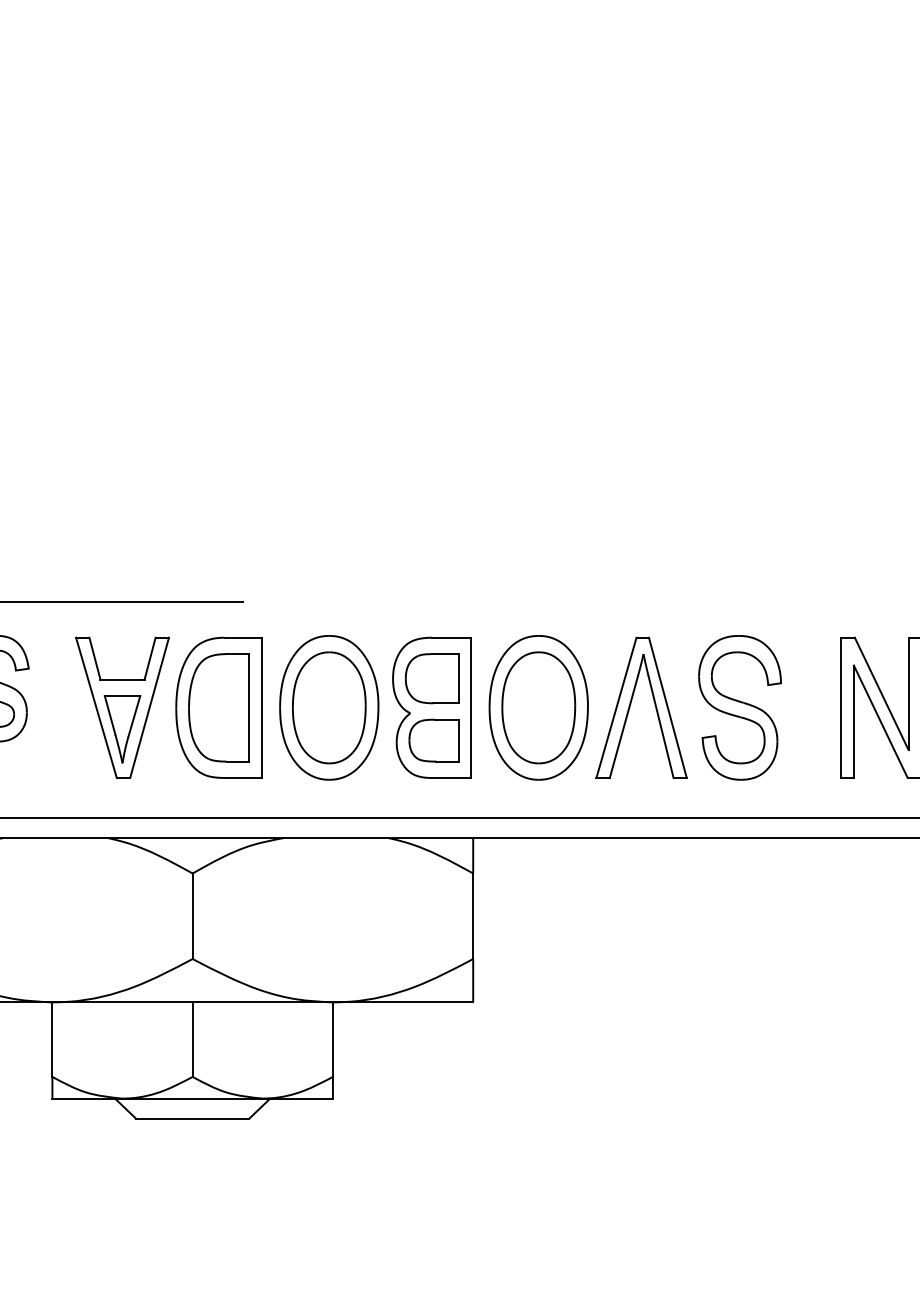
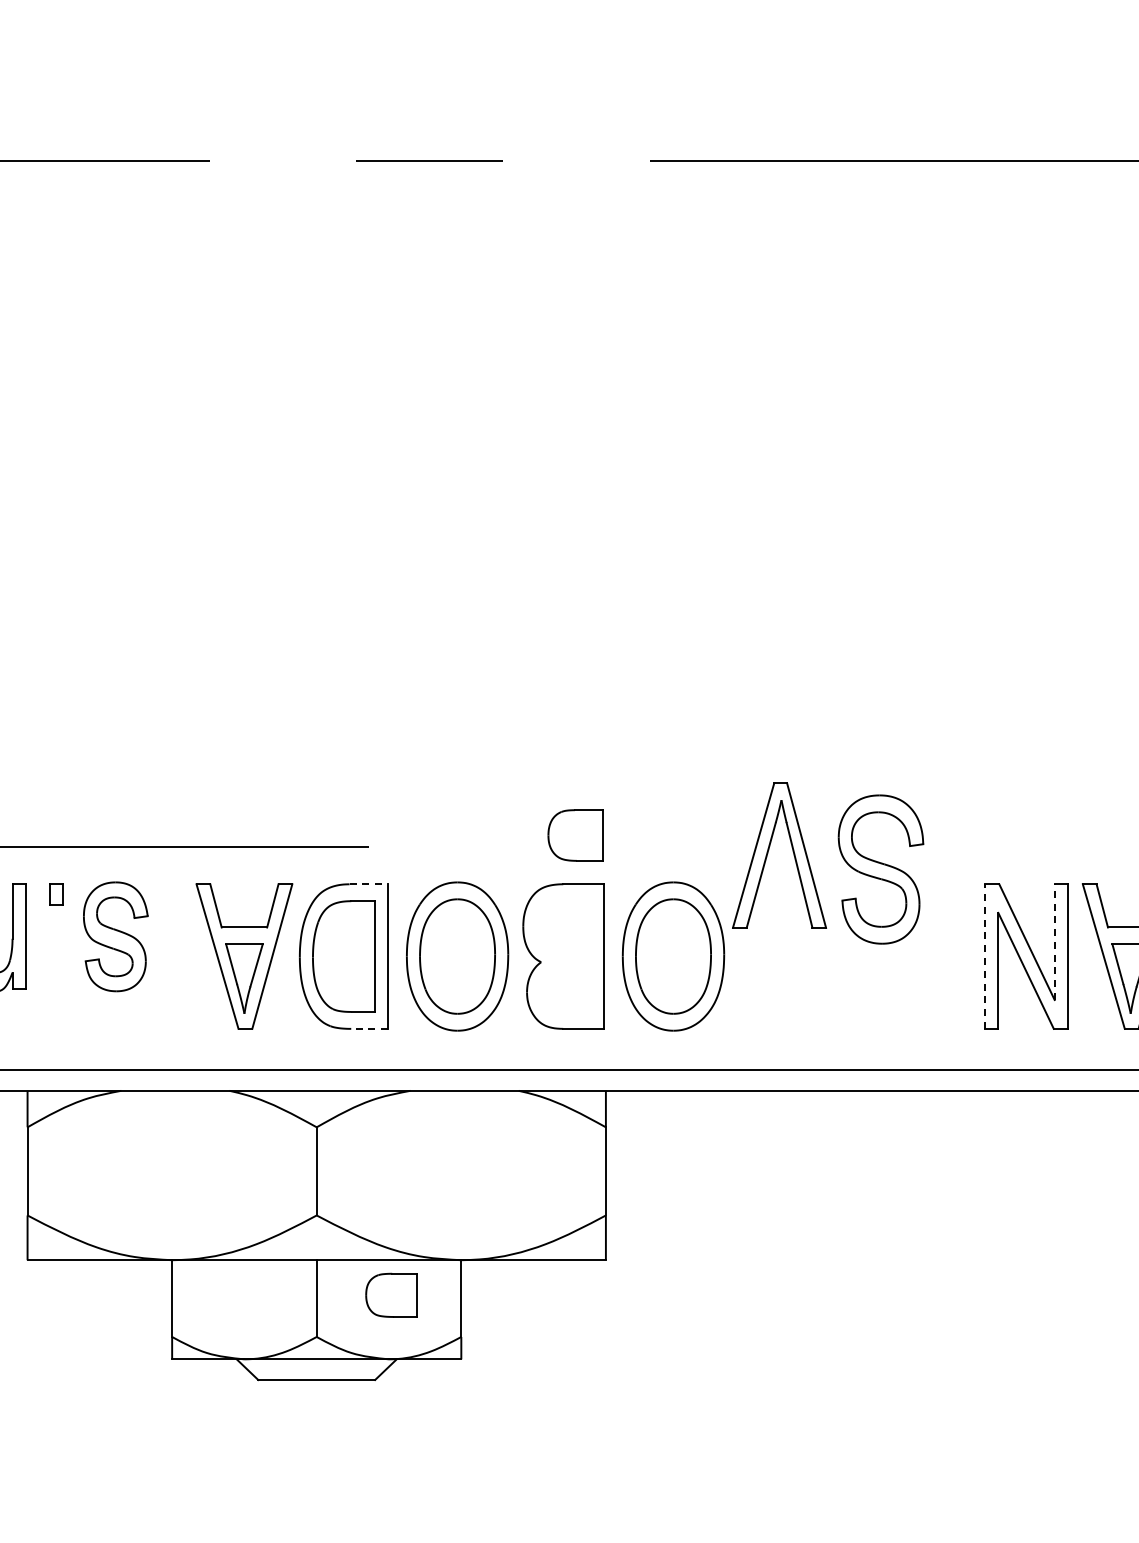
line: (243, 637) -> (369, 884), solid -> dashed
part: (432, 678) -> (575, 835), moved
line: (908, 694) -> (1054, 942), solid -> dashed
part: (631, 702) -> (769, 850), moved
part: (739, 707) -> (880, 869), moved
line: (841, 707) -> (985, 956), solid -> dashed
part: (434, 739) -> (391, 1294), moved
line: (243, 777) -> (369, 1028), solid -> dashed

